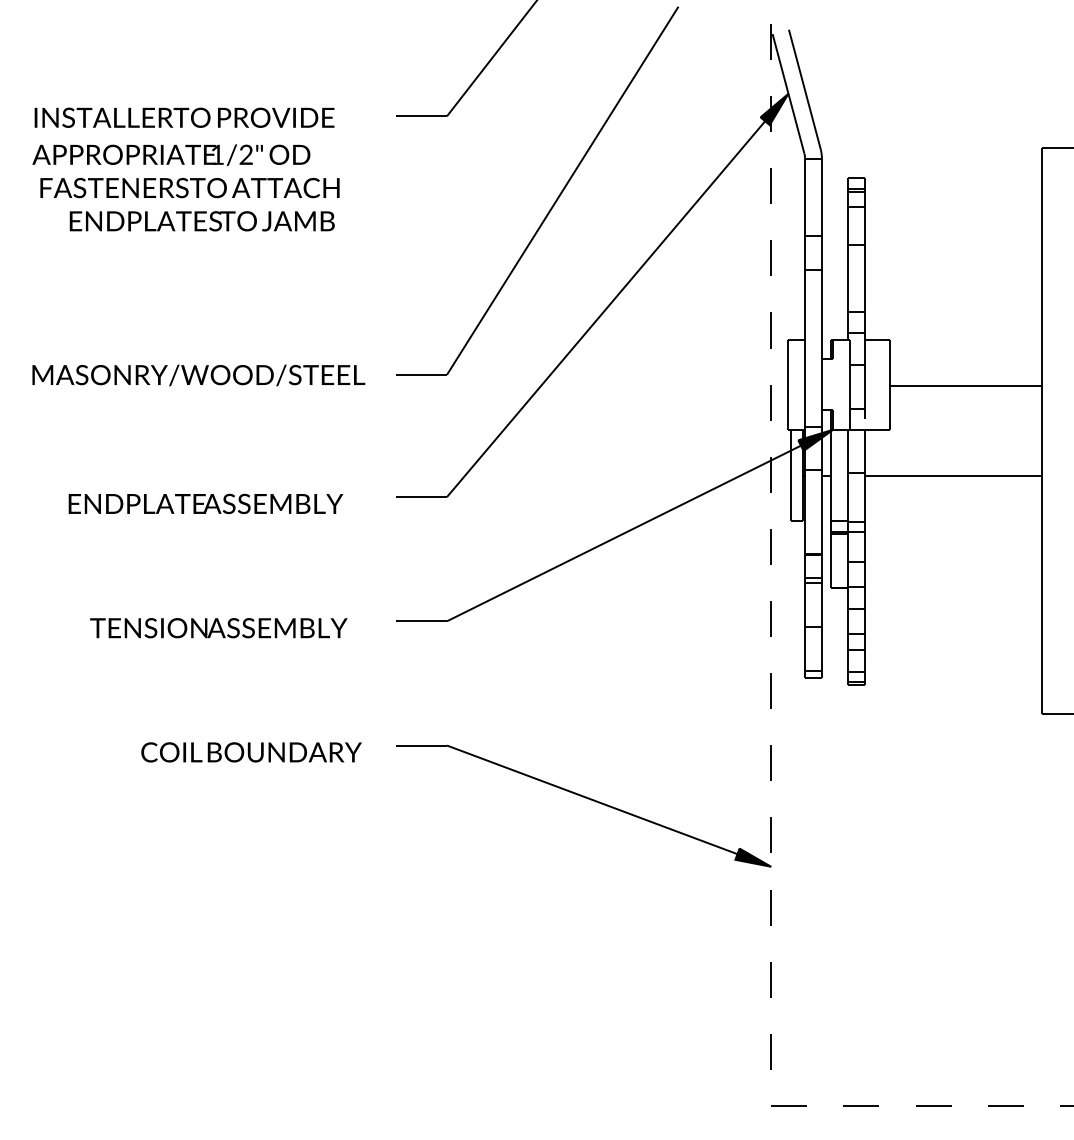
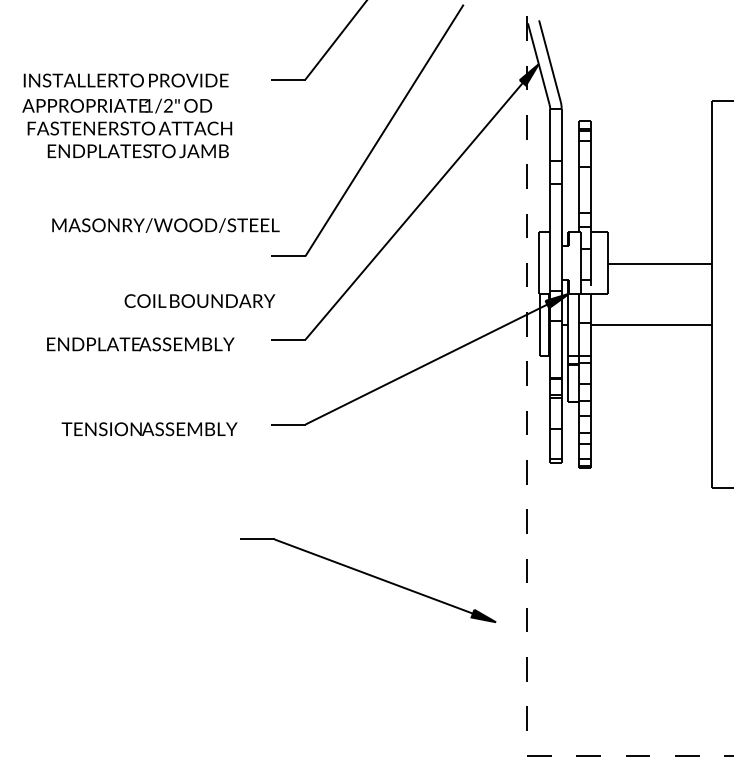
text: (198, 375) -> (165, 225), moved
text: (250, 751) -> (199, 300), moved
part: (584, 805) -> (368, 580), moved

